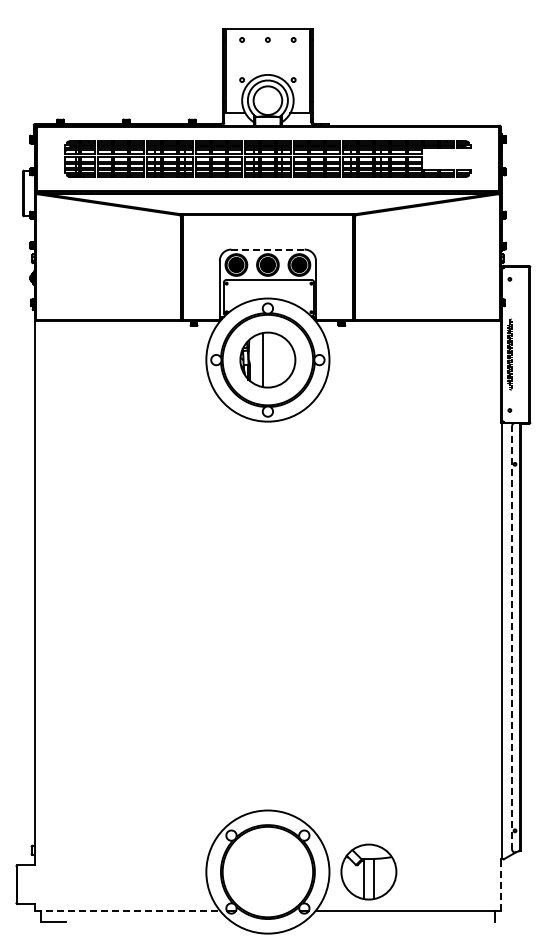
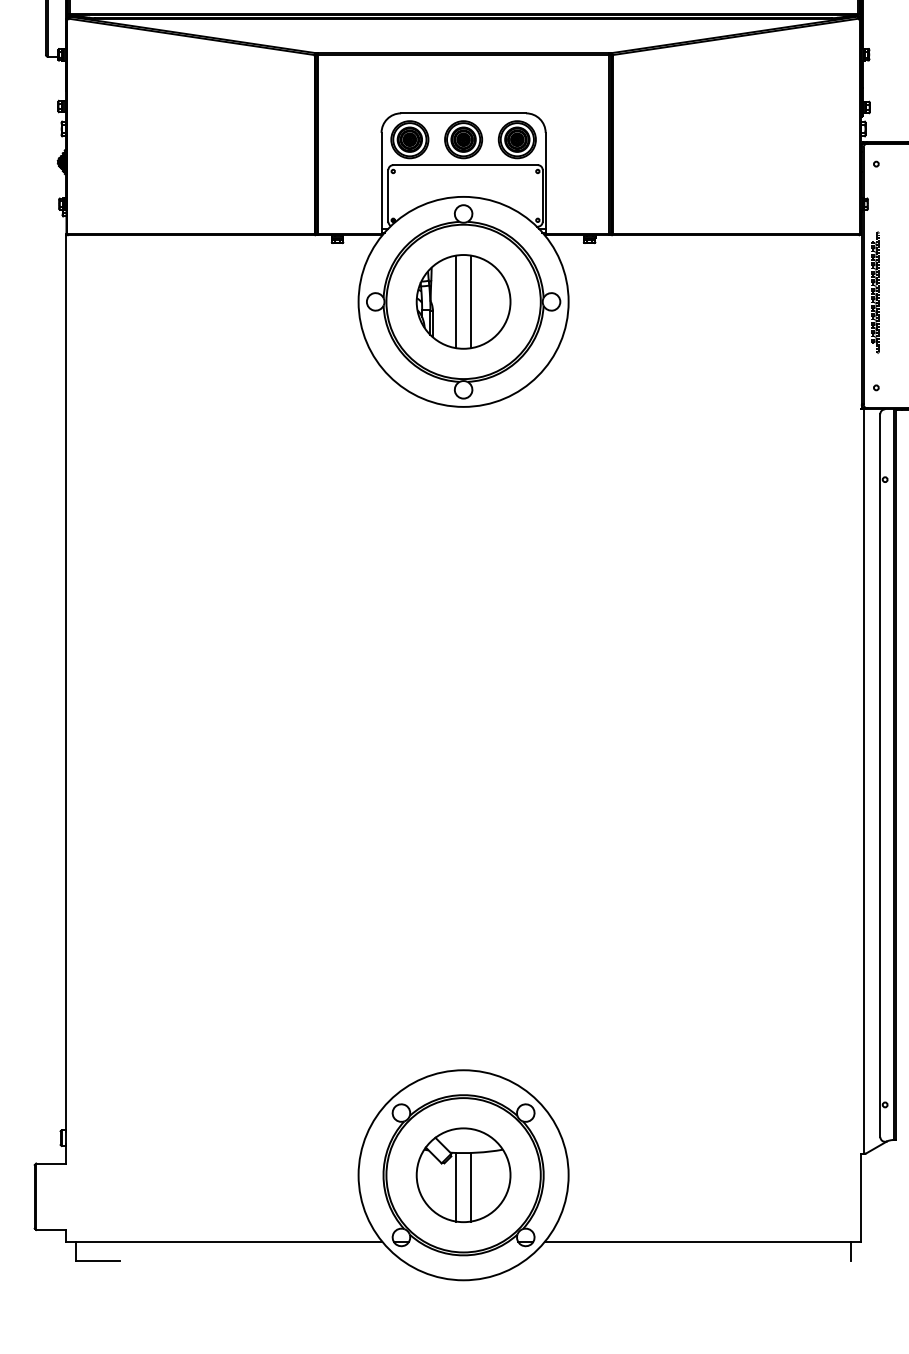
line: (267, 249) -> (462, 113), dashed -> solid
line: (272, 359) -> (471, 300), added
line: (512, 637) -> (880, 775), dashed -> solid
part: (368, 871) -> (462, 1174), moved
line: (500, 885) -> (860, 1198), dashed -> solid
line: (127, 911) -> (224, 1242), dashed -> solid

